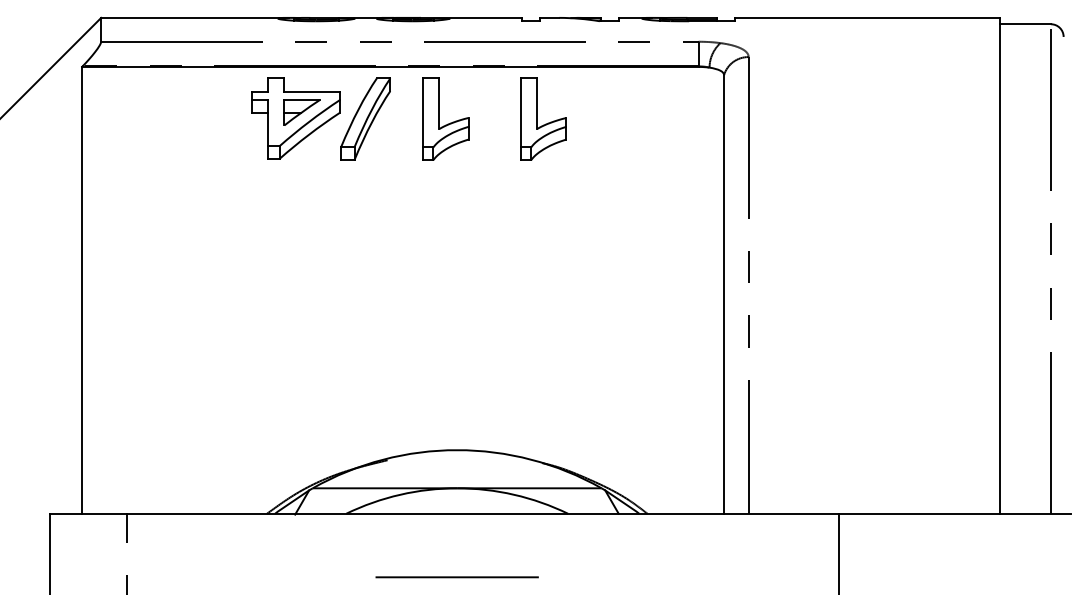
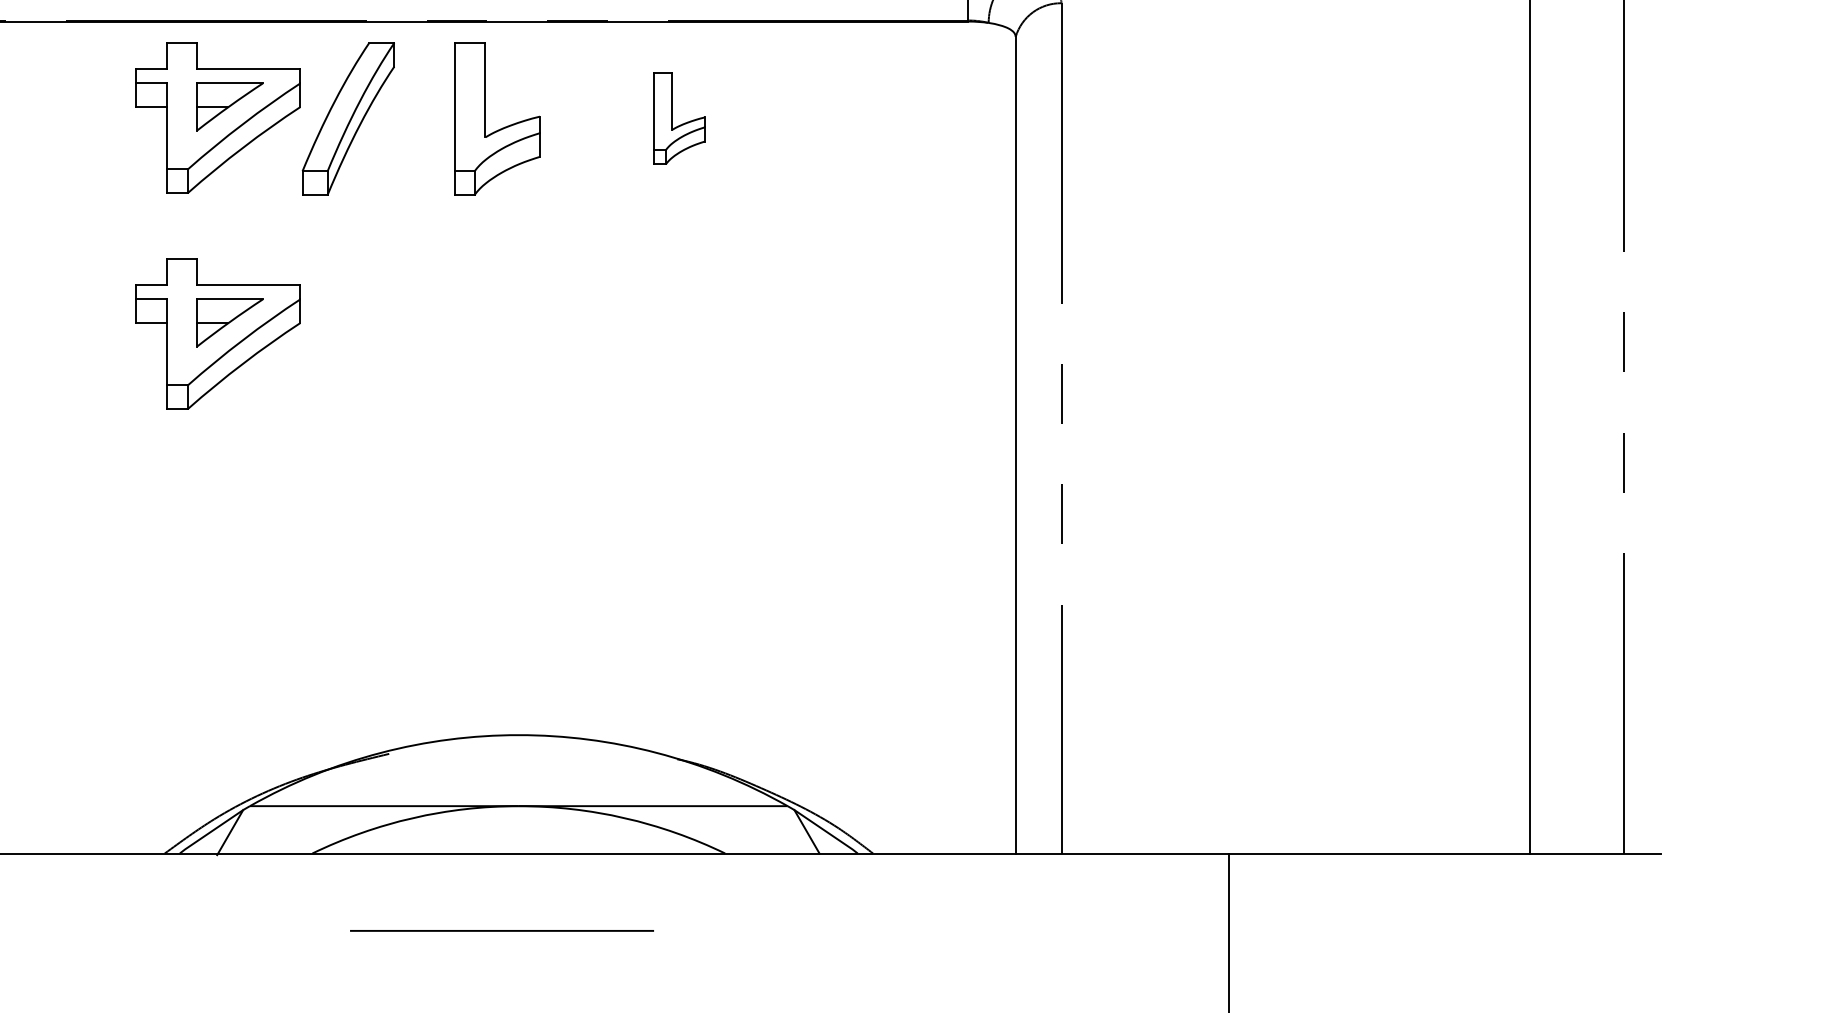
part: (543, 118) -> (679, 117), size x0.6
part: (295, 234) -> (217, 333), added
line: (456, 577) -> (500, 931), moved

